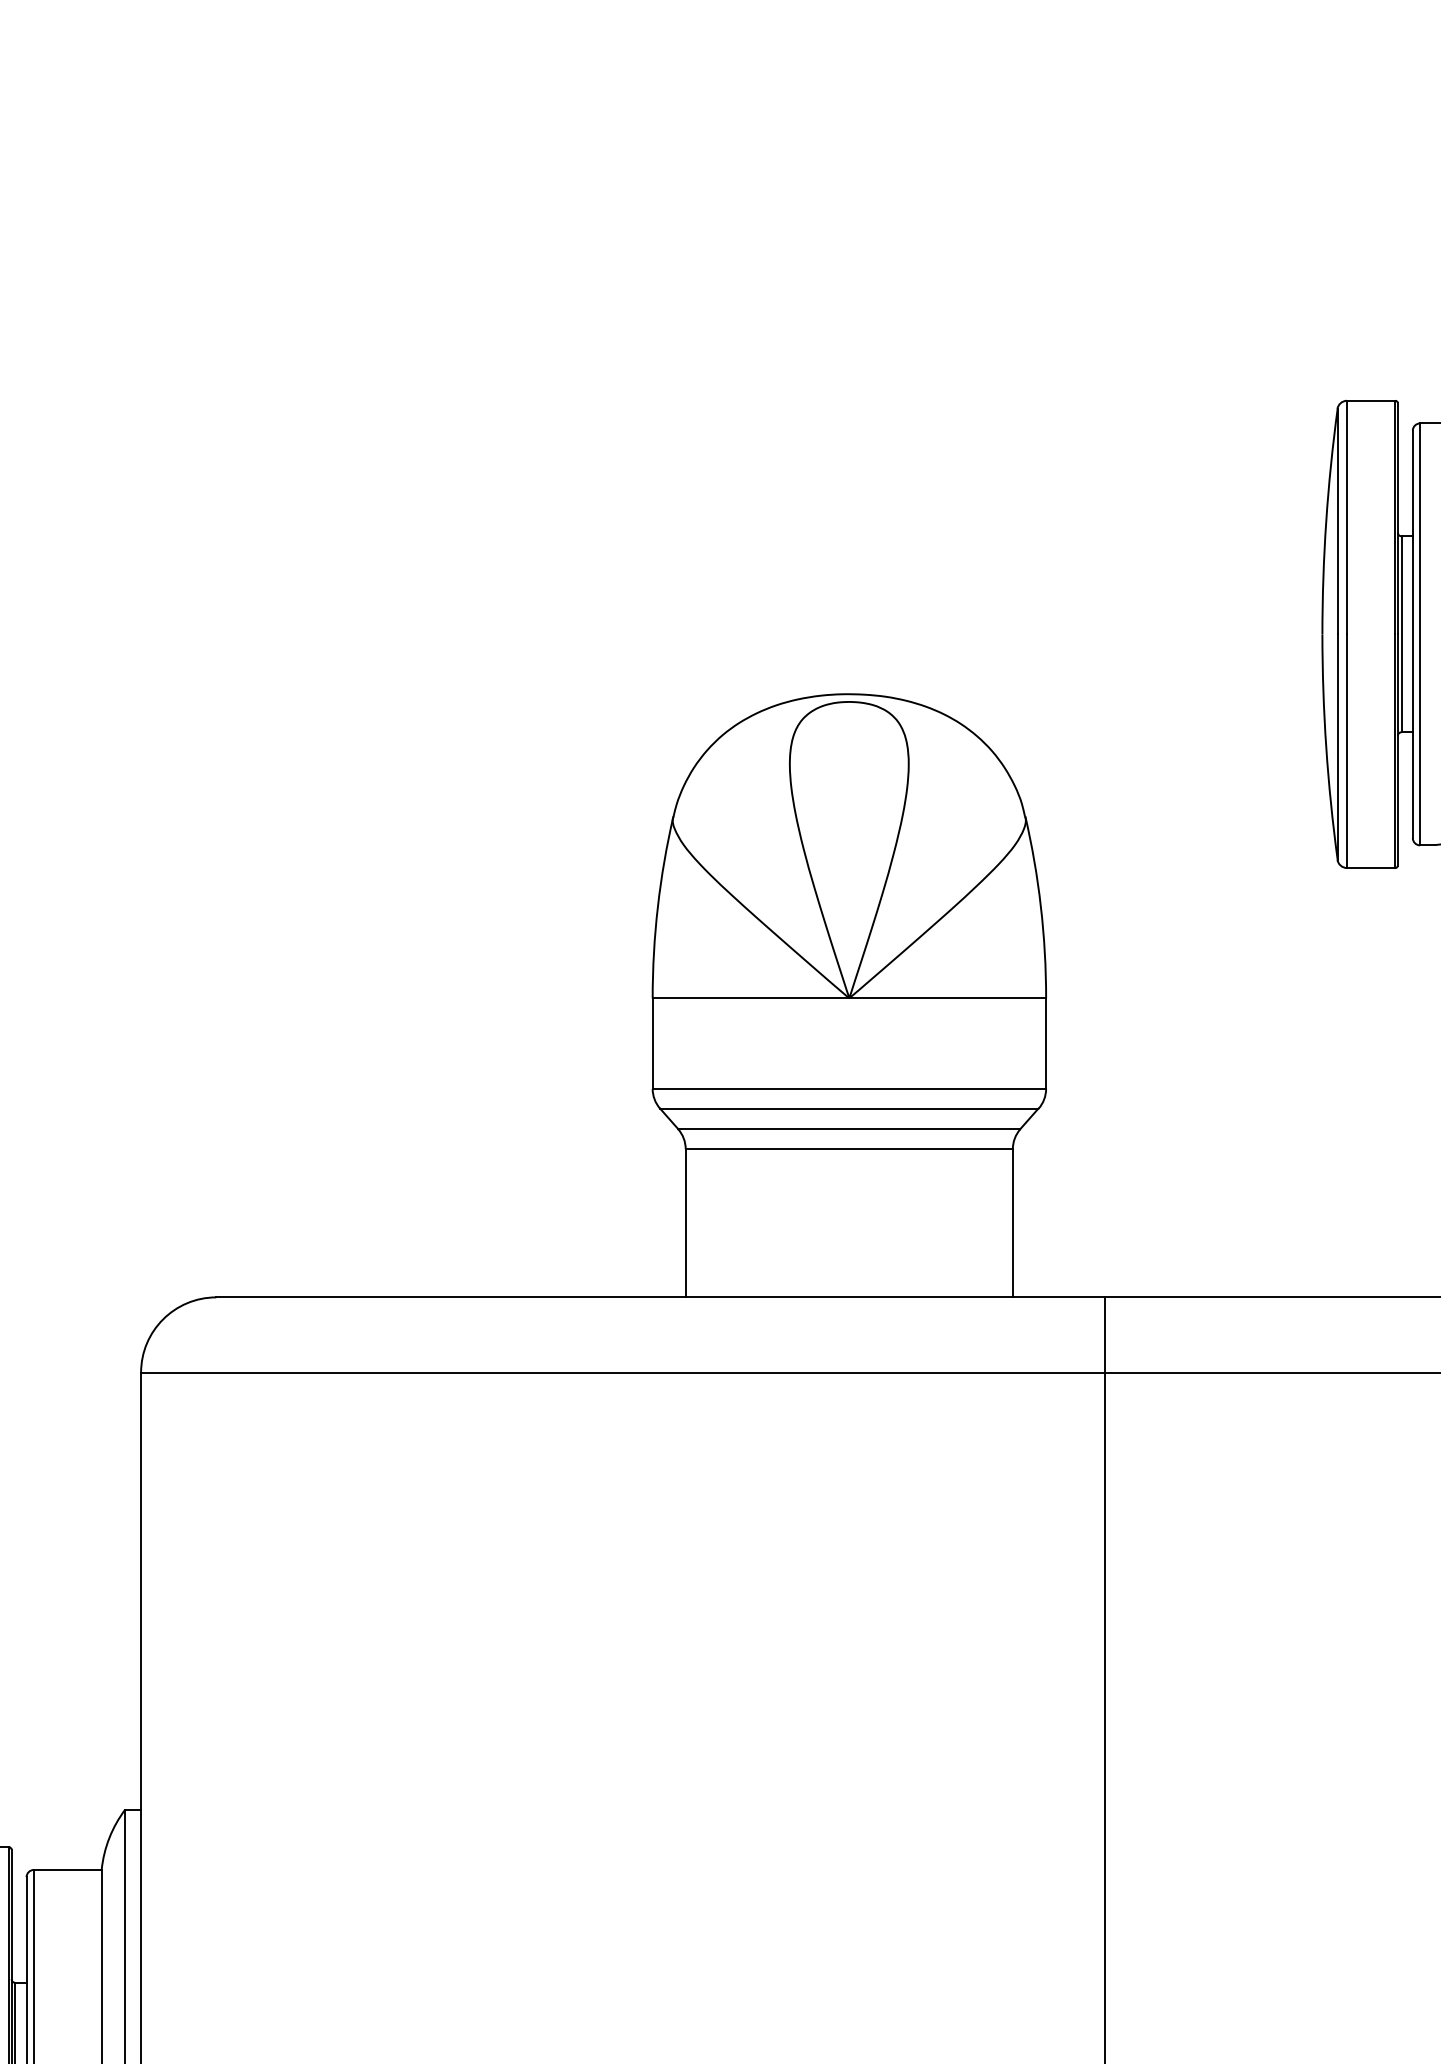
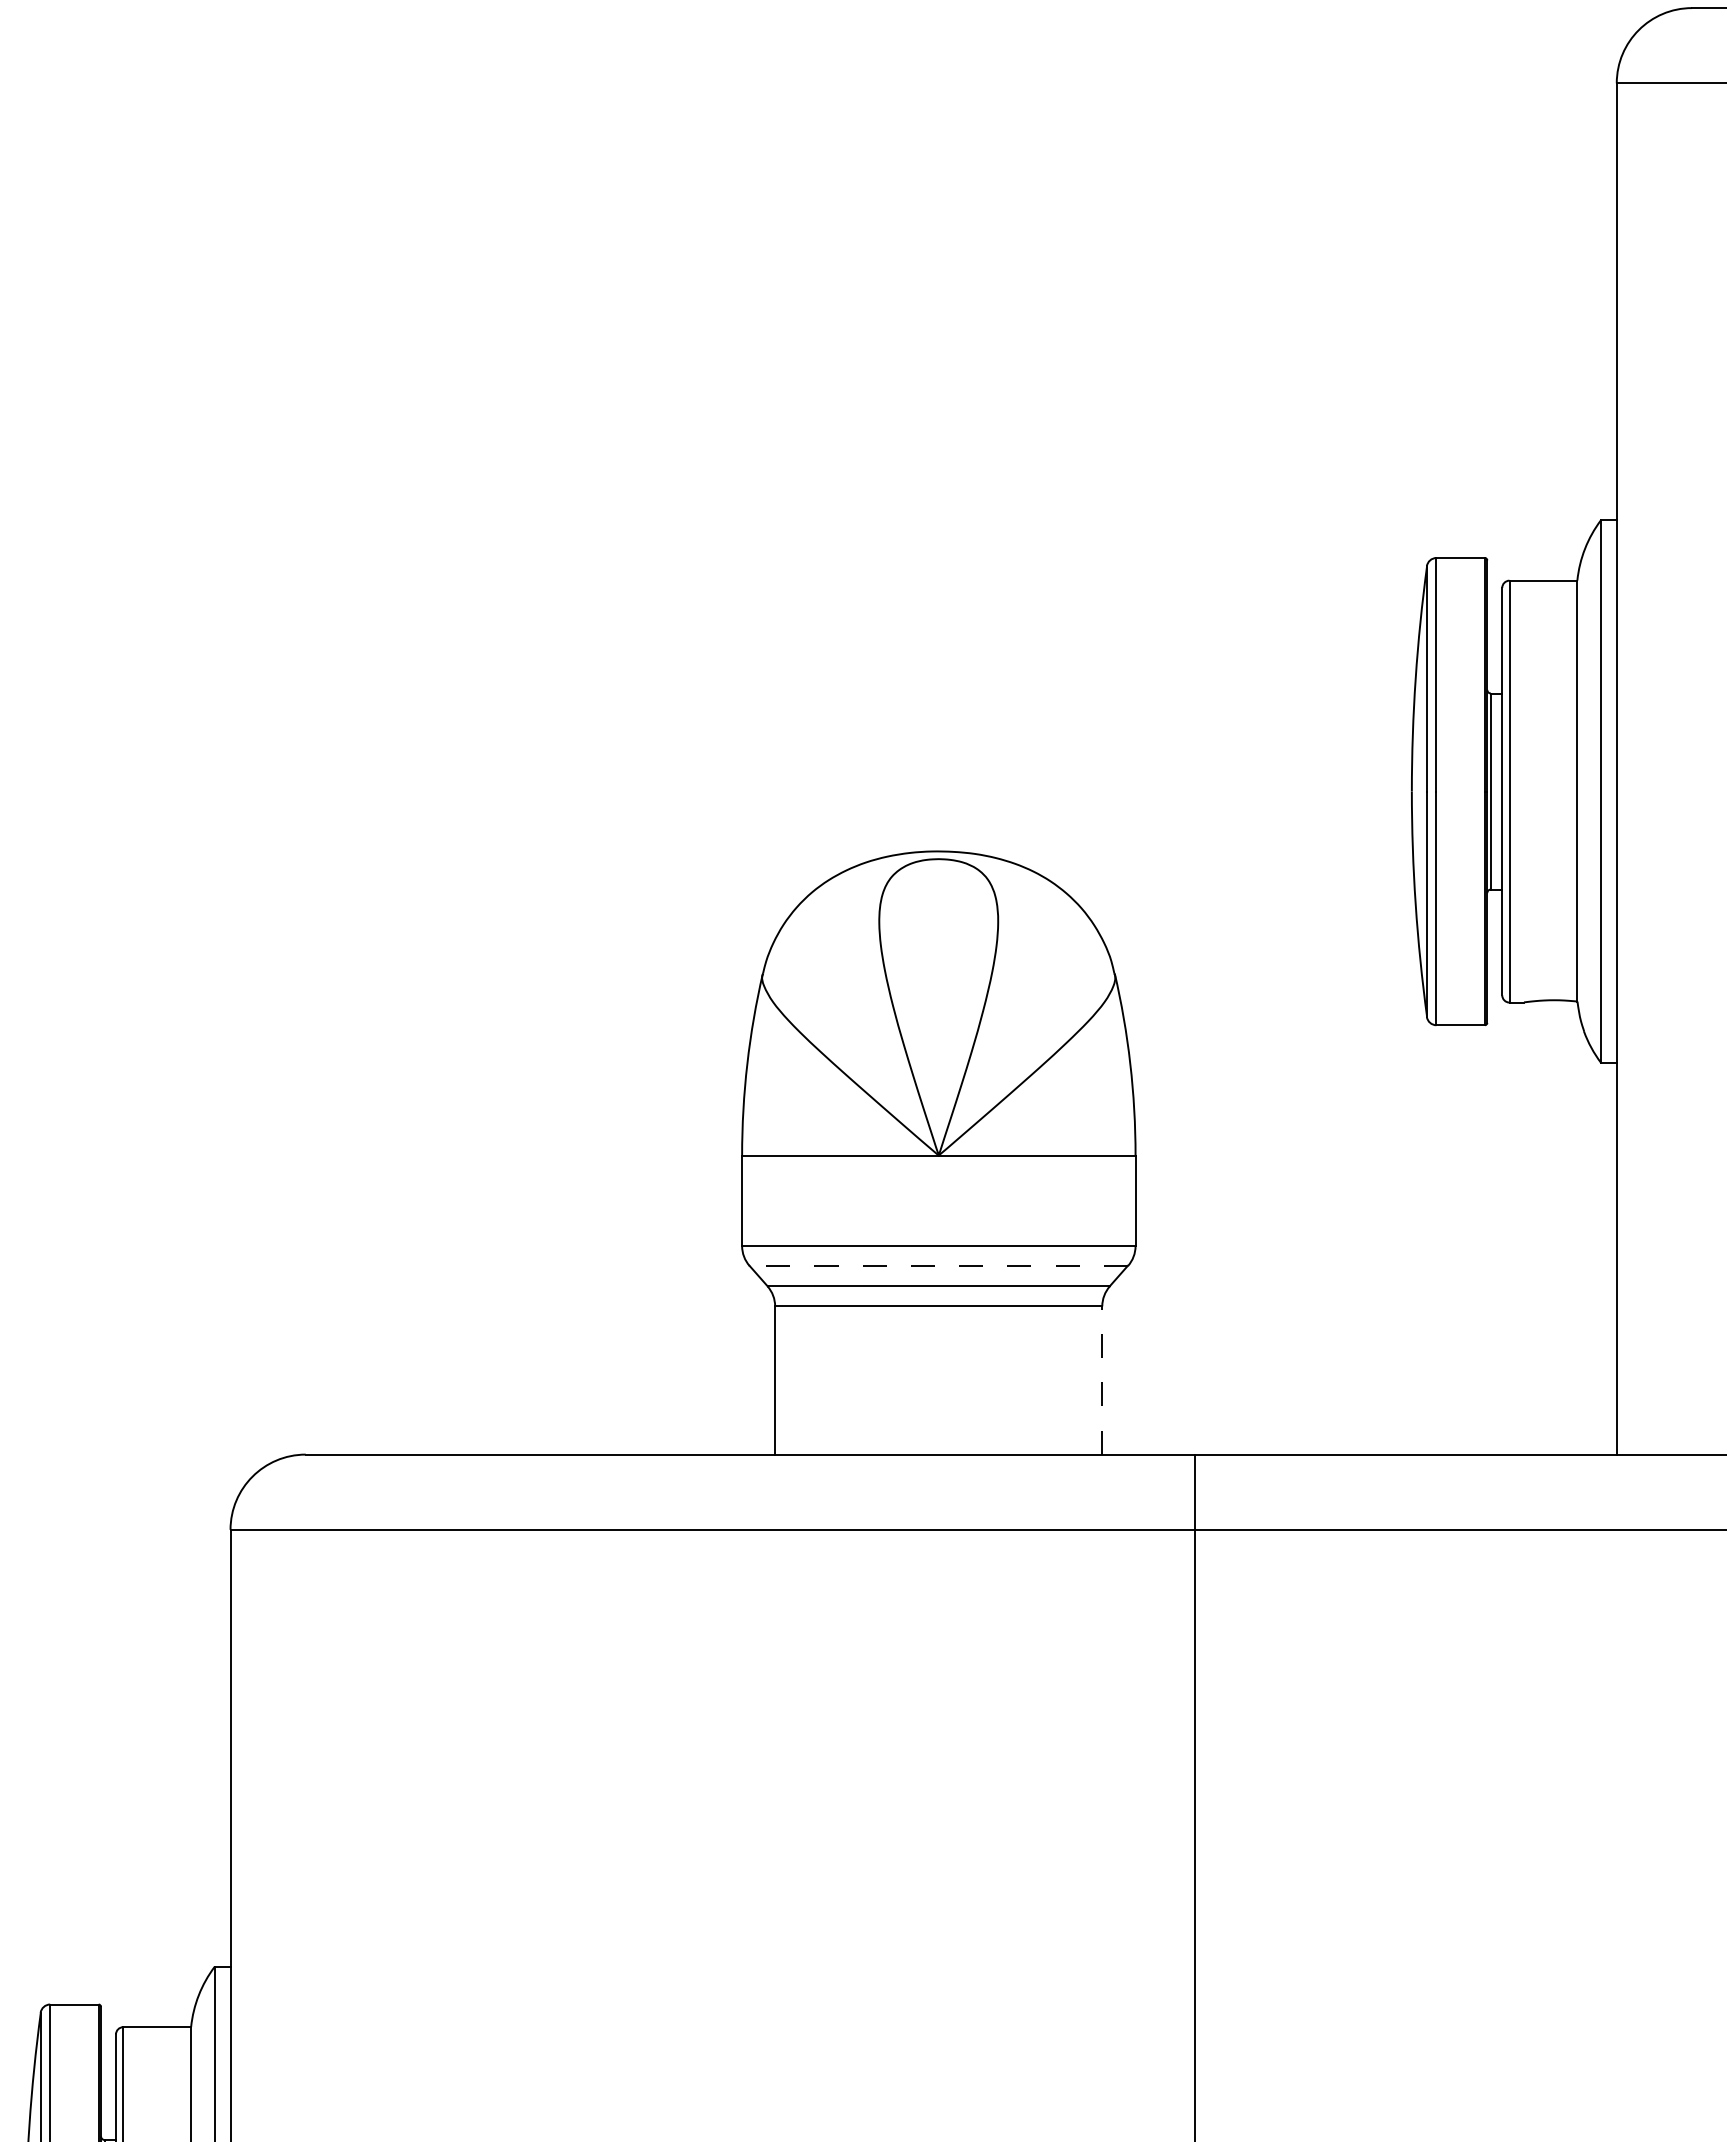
line: (849, 1108) -> (938, 1265), solid -> dashed
line: (1013, 1222) -> (1102, 1379), solid -> dashed

